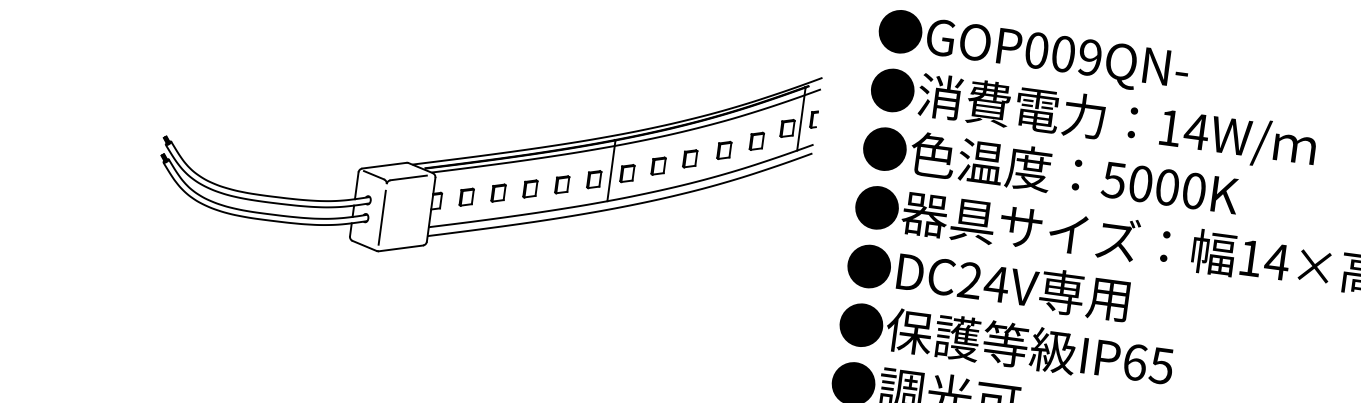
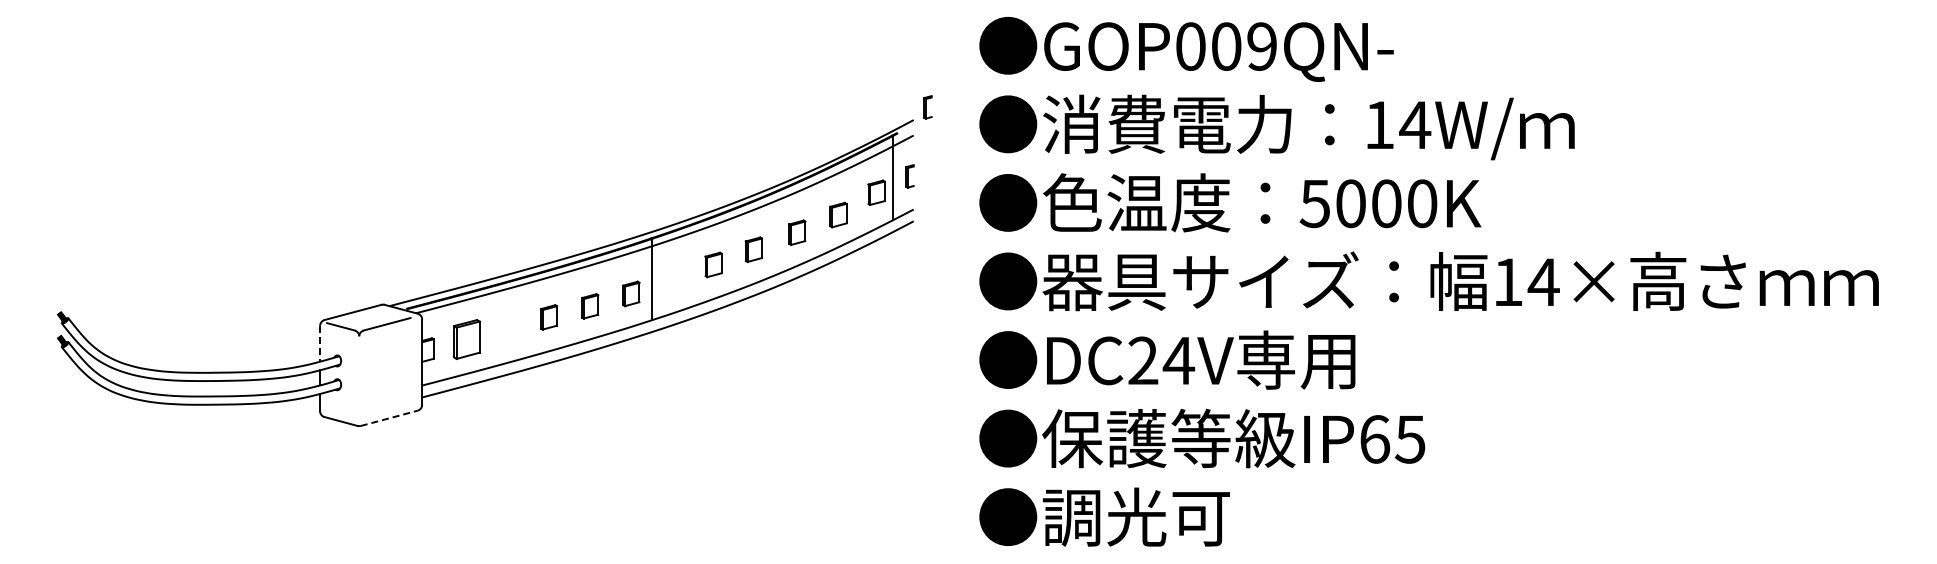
part: (834, 69) -> (927, 107), added
part: (627, 173) -> (673, 279), removed
line: (357, 185) -> (320, 343), solid -> dashed
part: (498, 193) -> (507, 328), removed
part: (466, 197) -> (466, 339), size x1.6
line: (382, 217) -> (359, 381), removed
line: (401, 248) -> (389, 418), solid -> dashed

